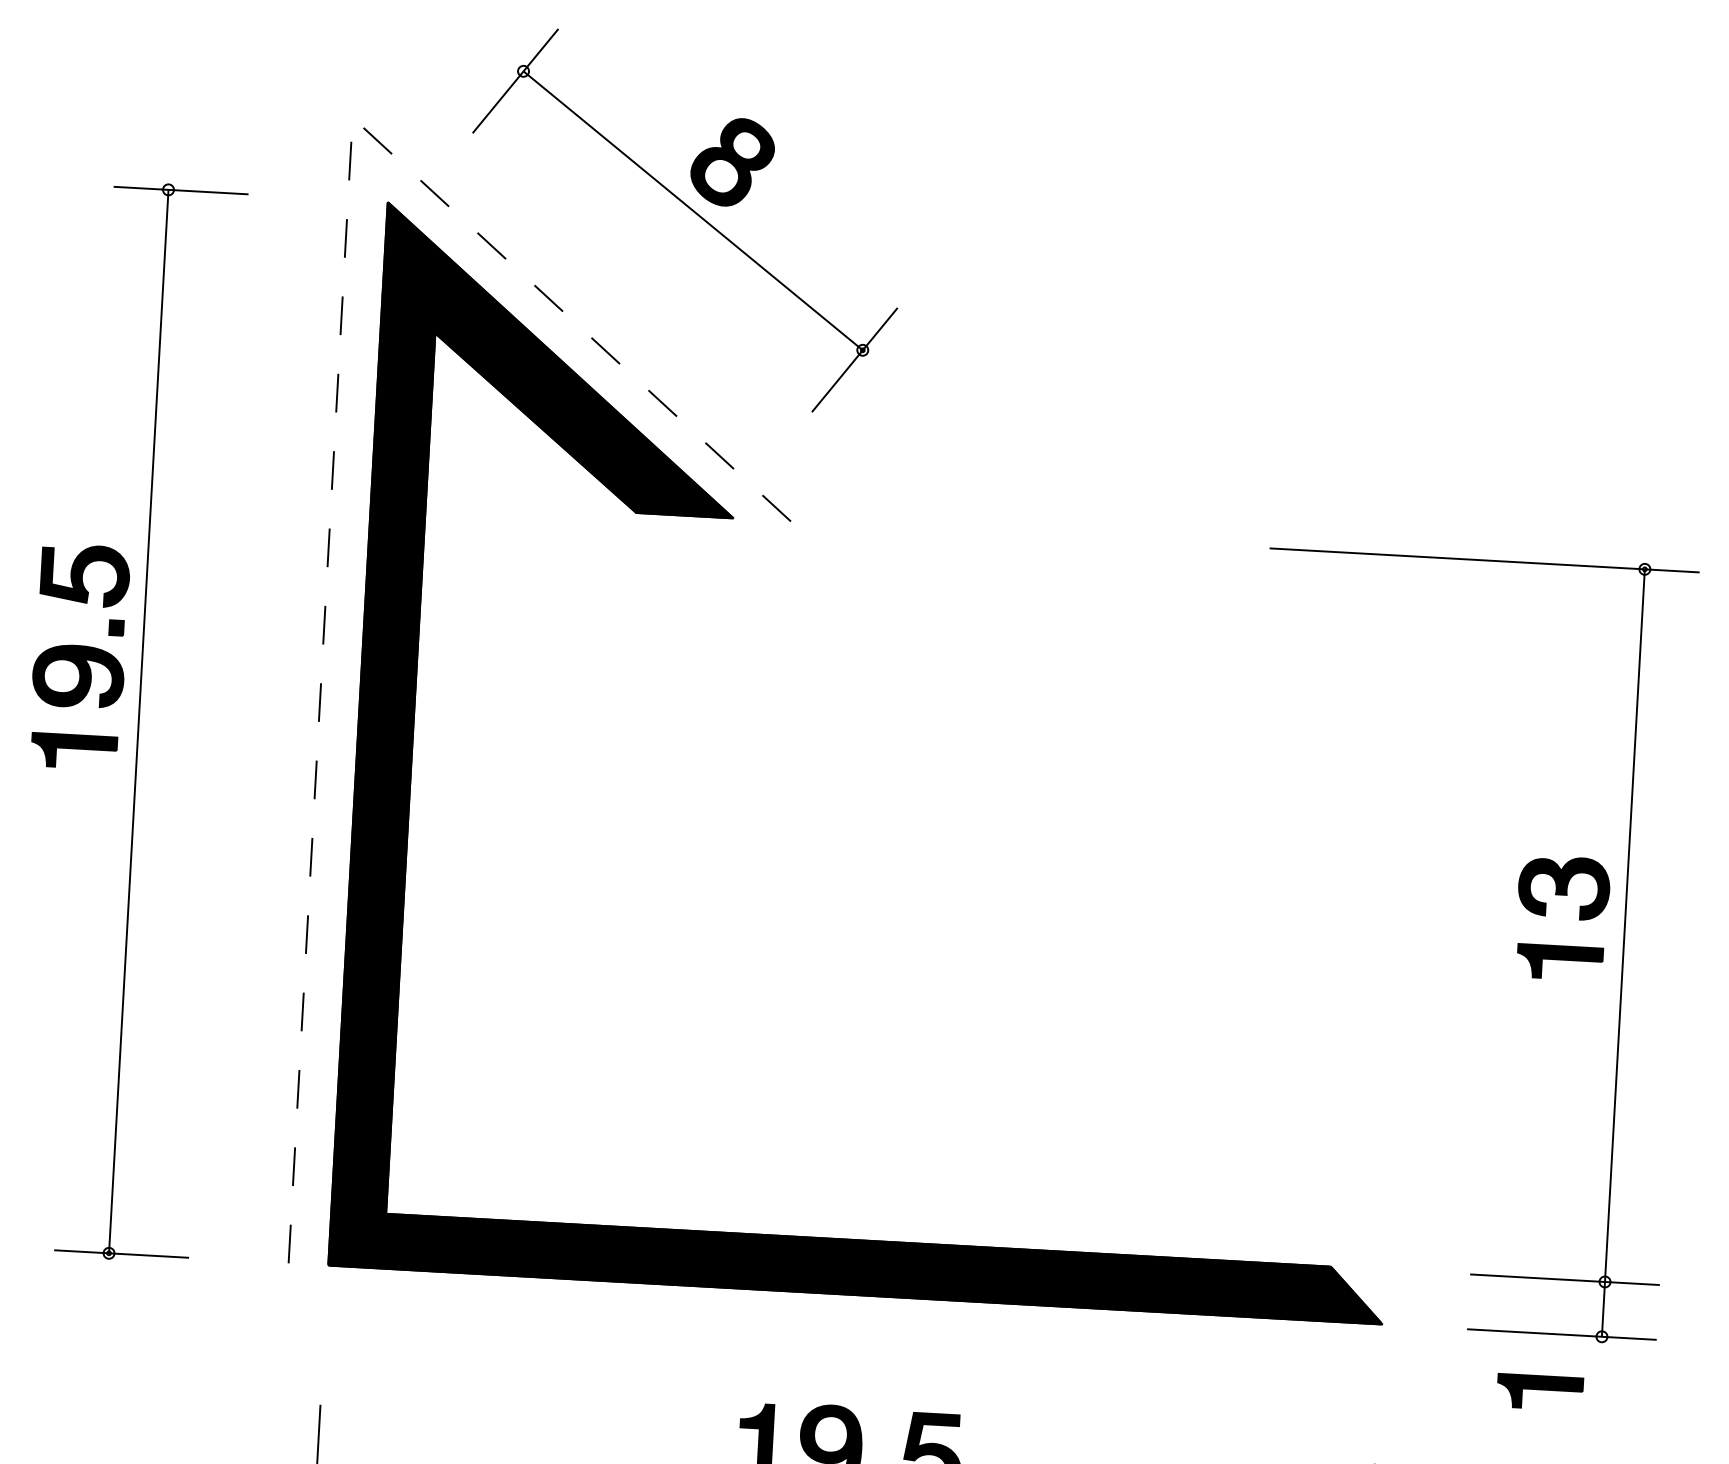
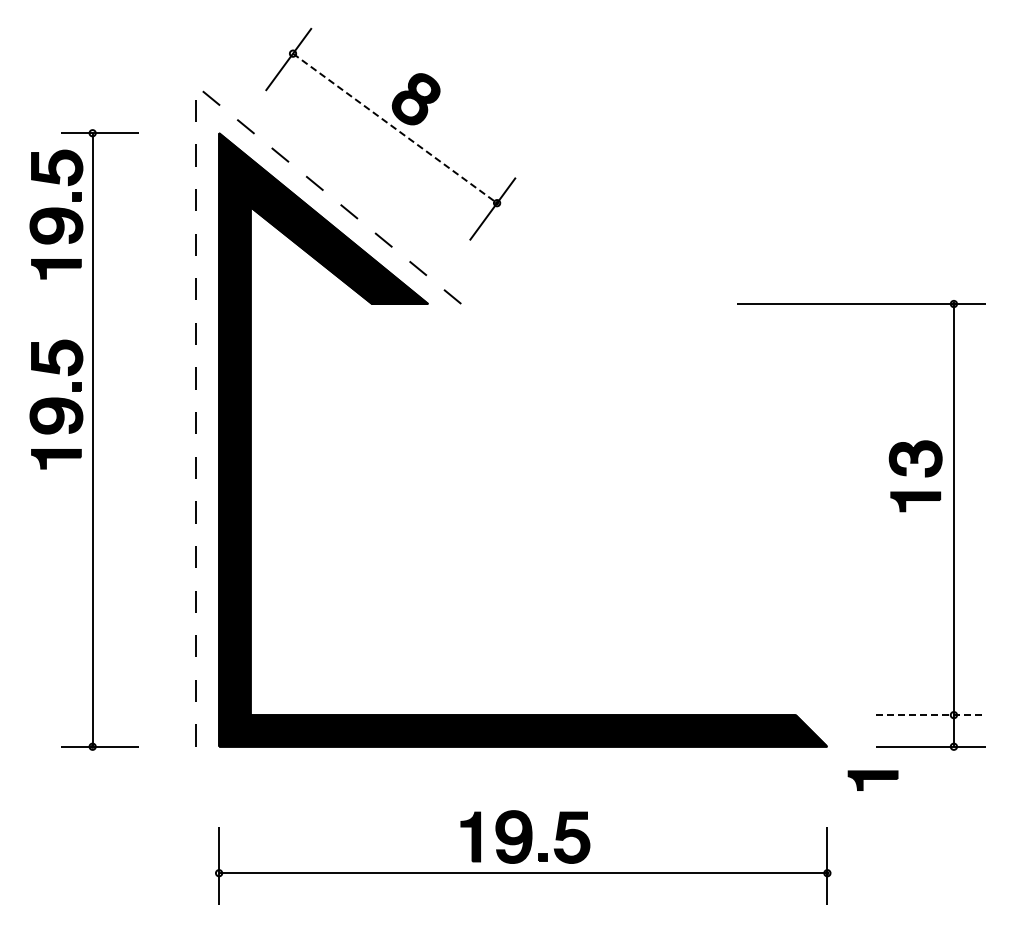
line: (693, 211) -> (395, 128), solid -> dashed
part: (97, 327) -> (56, 214), added
part: (1546, 917) -> (906, 476), moved
line: (1564, 1280) -> (930, 715), solid -> dashed
part: (1539, 1391) -> (872, 780), moved

